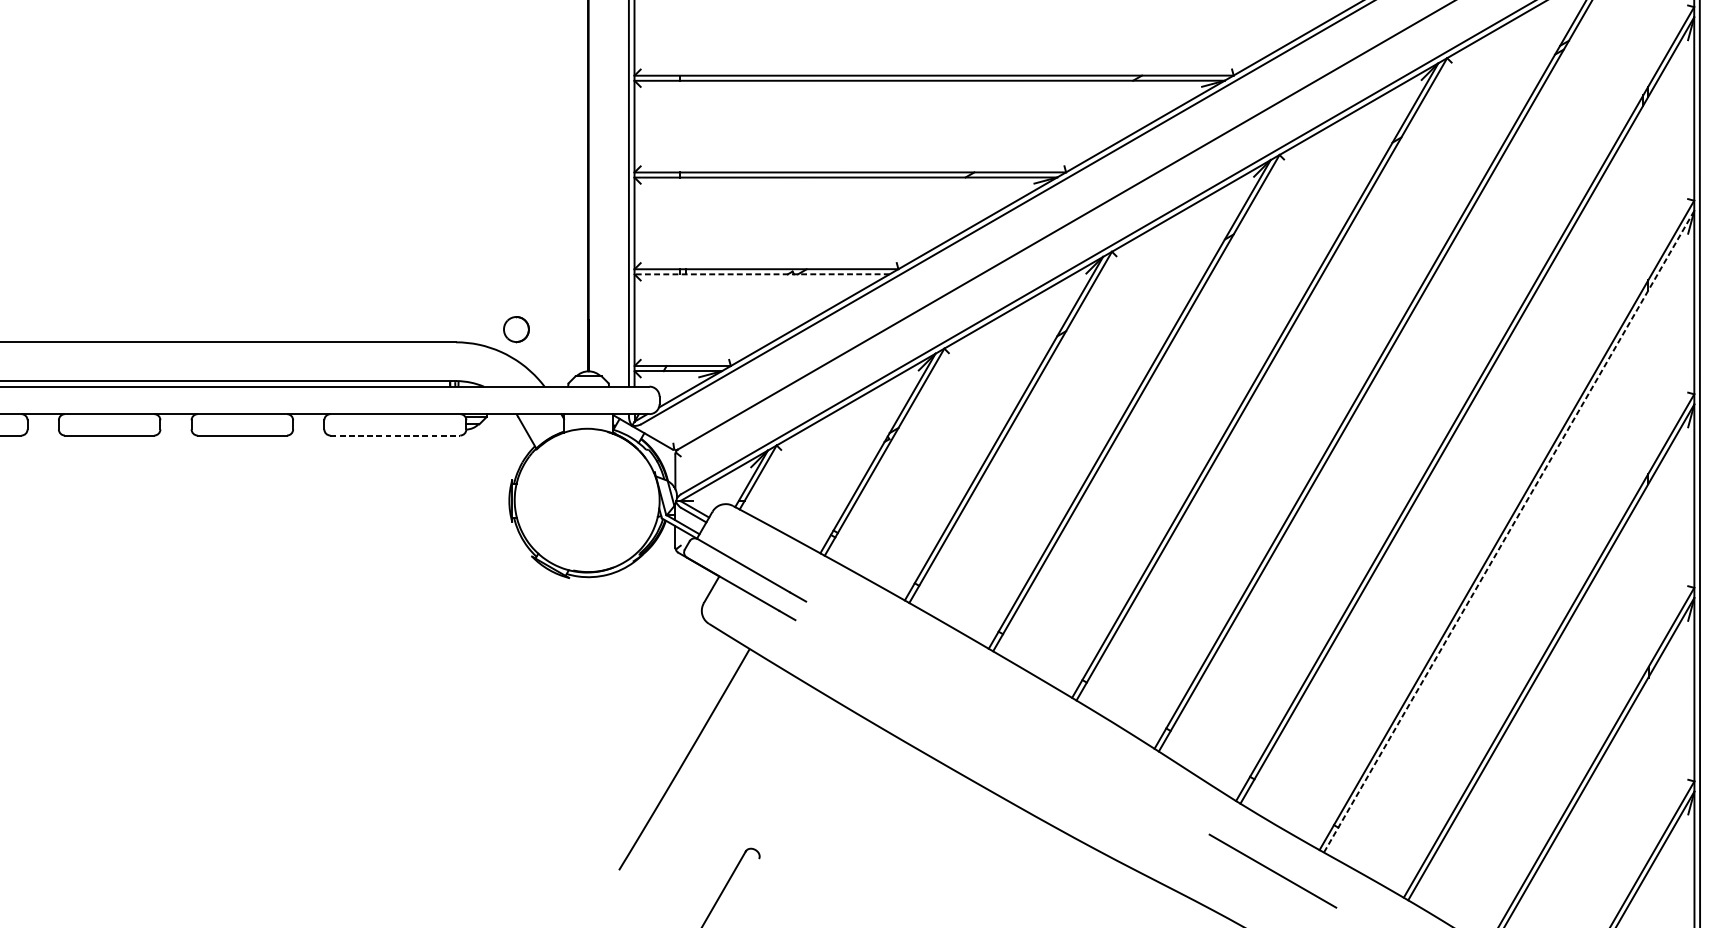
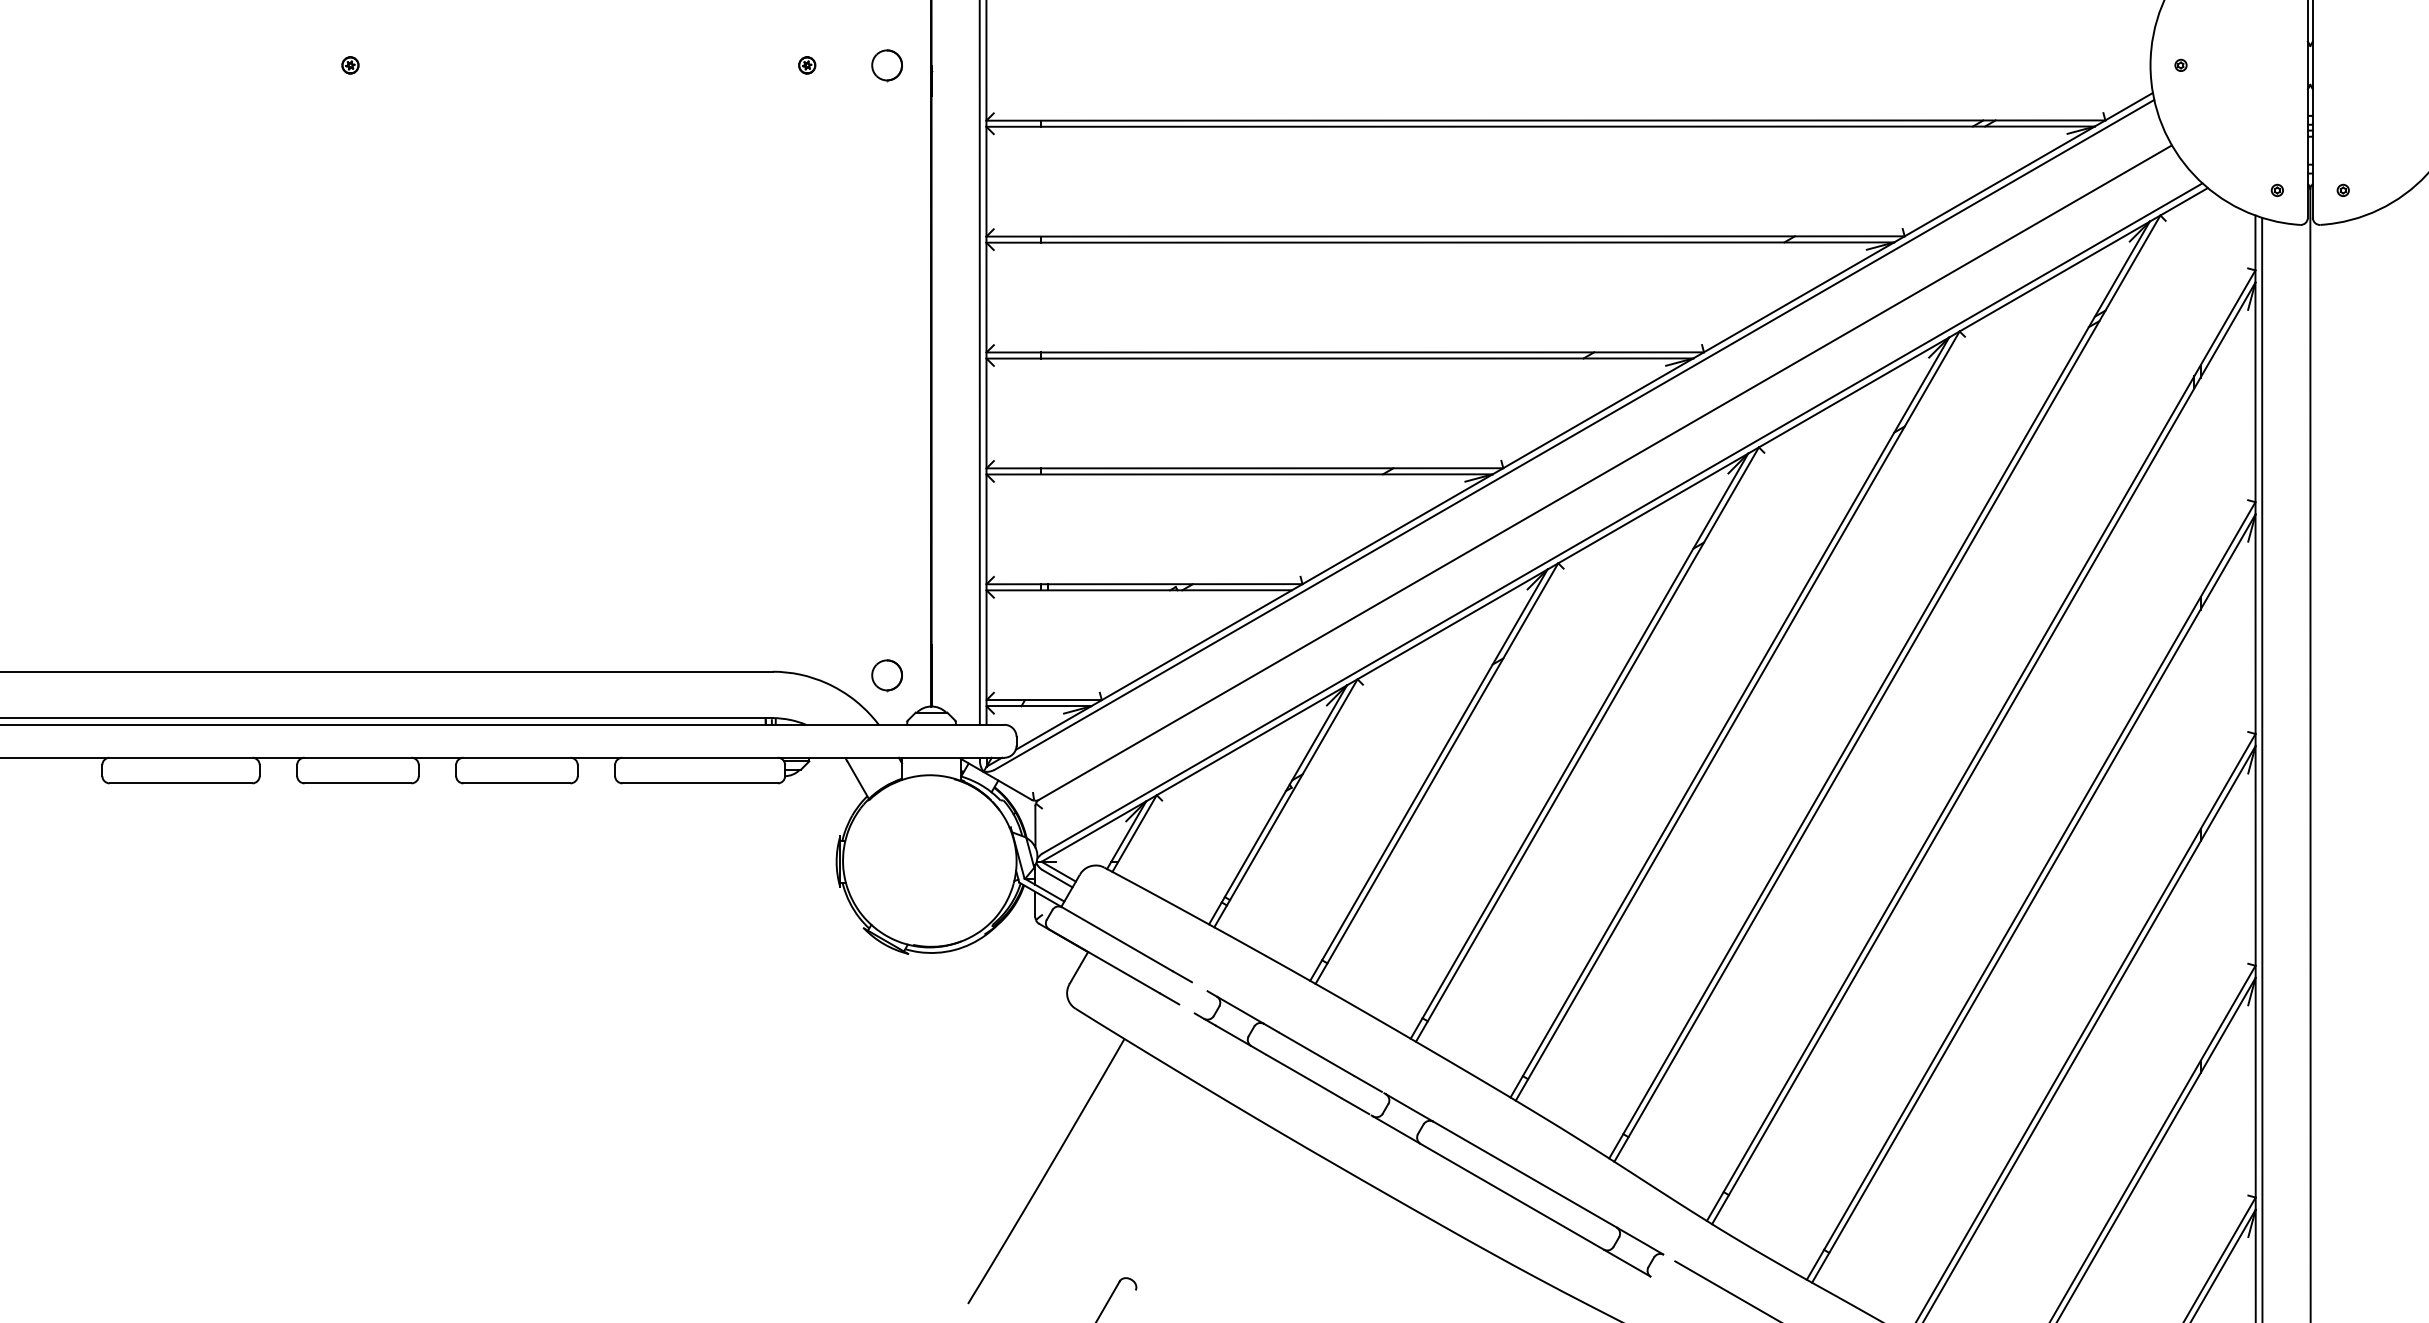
line: (762, 274) -> (1139, 590), dashed -> solid
part: (515, 329) -> (886, 675), moved
line: (395, 435) -> (700, 783), dashed -> solid
line: (1508, 531) -> (2033, 898), dashed -> solid
part: (1003, 727) -> (1428, 1133), added

